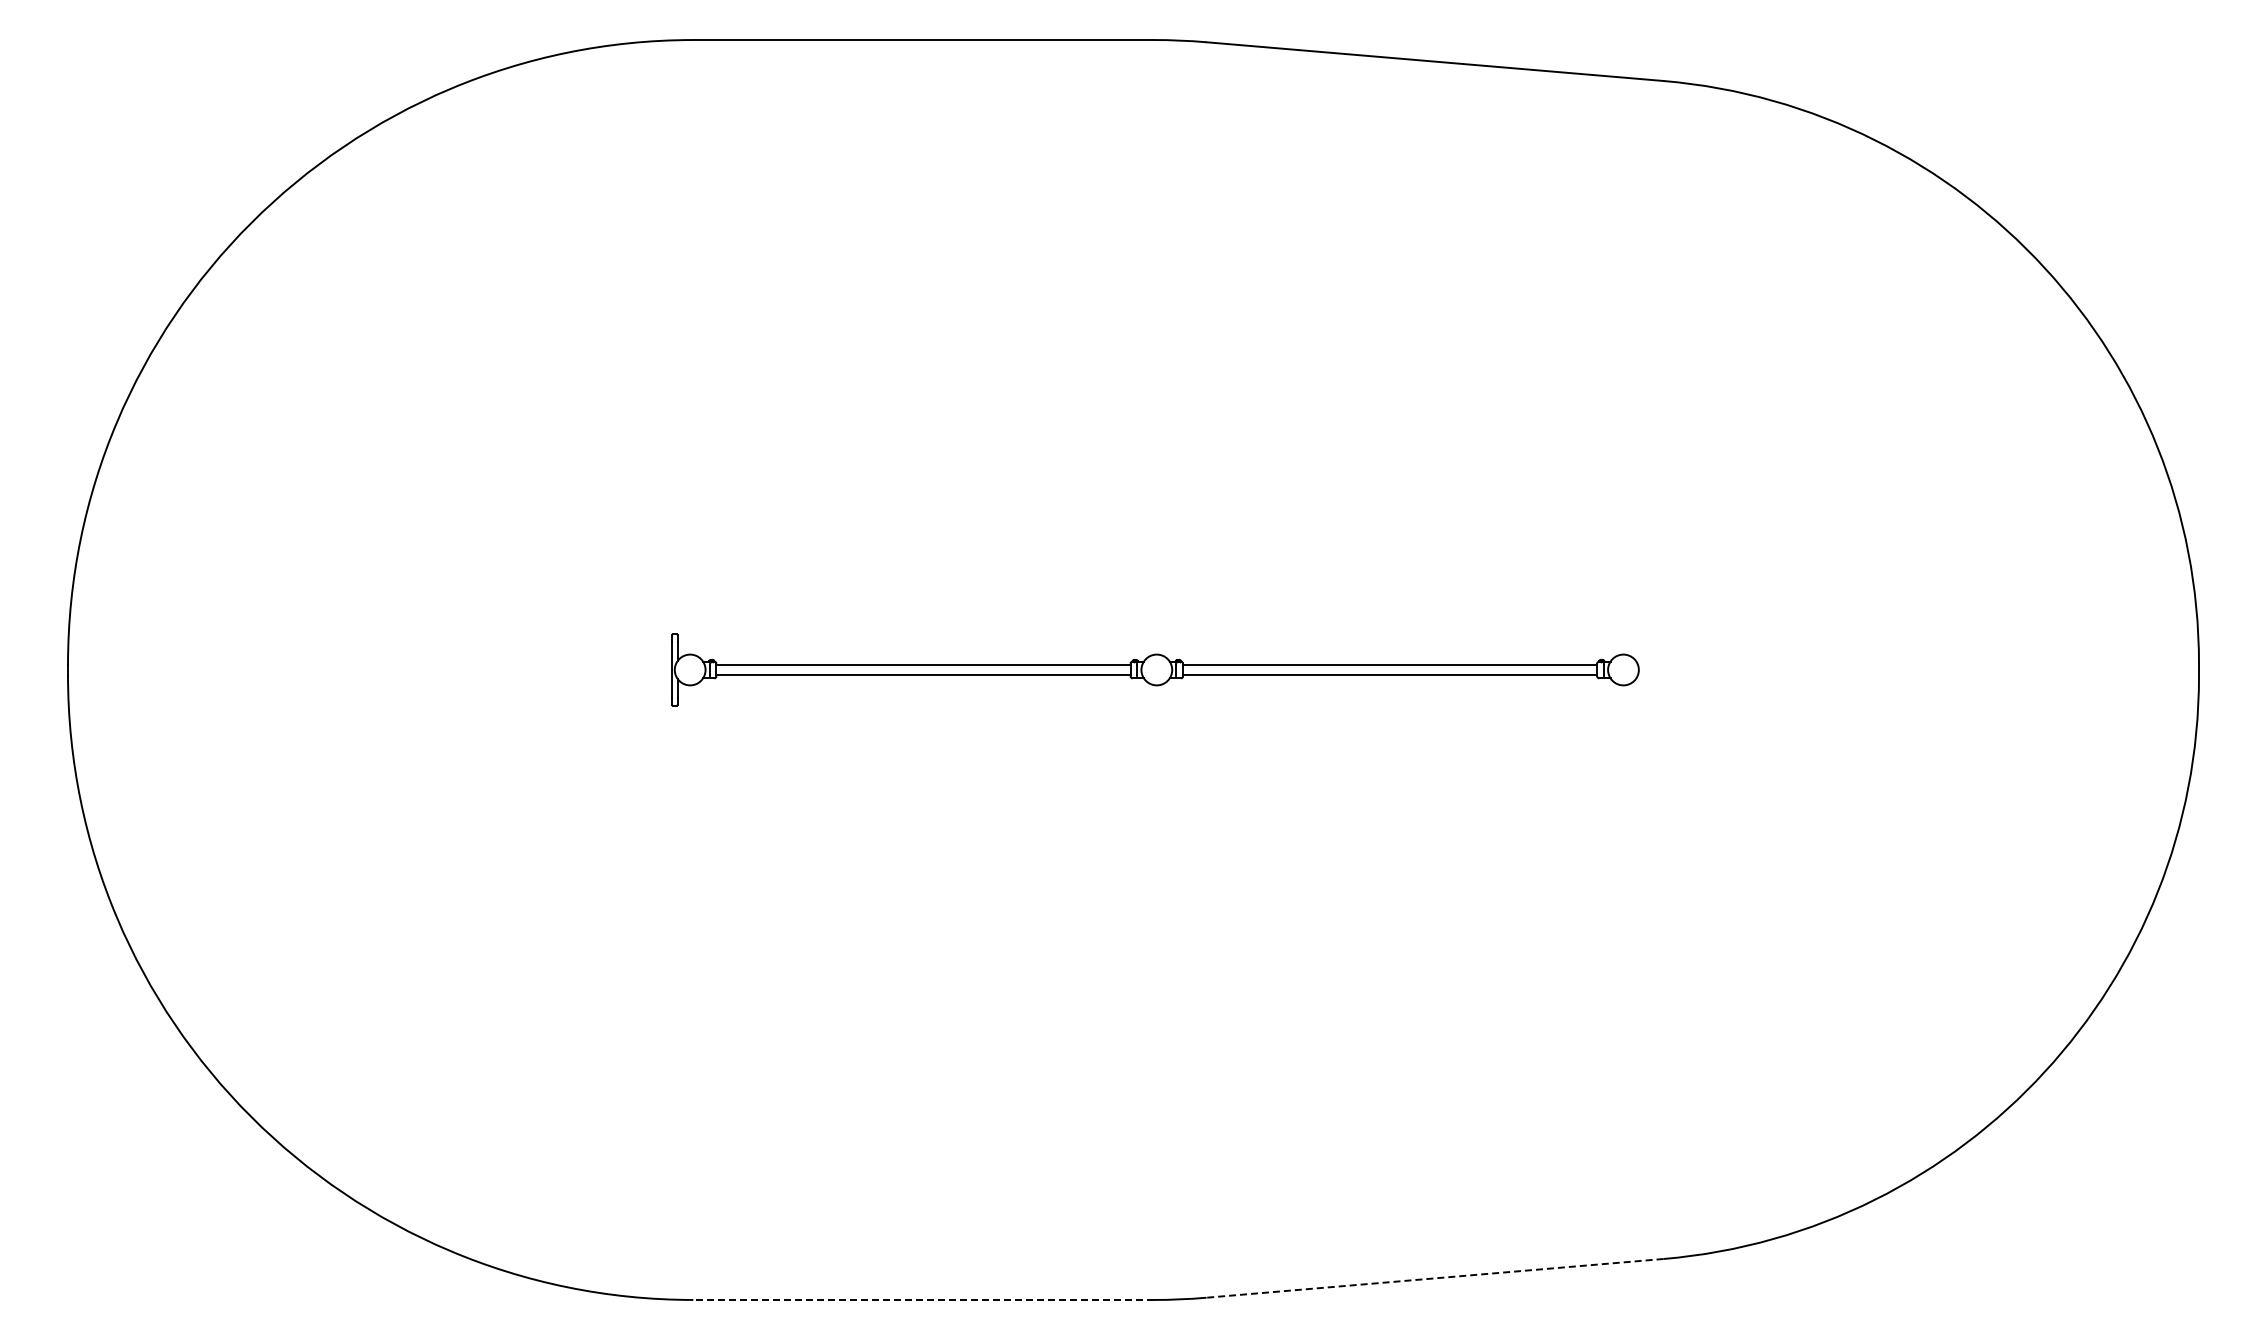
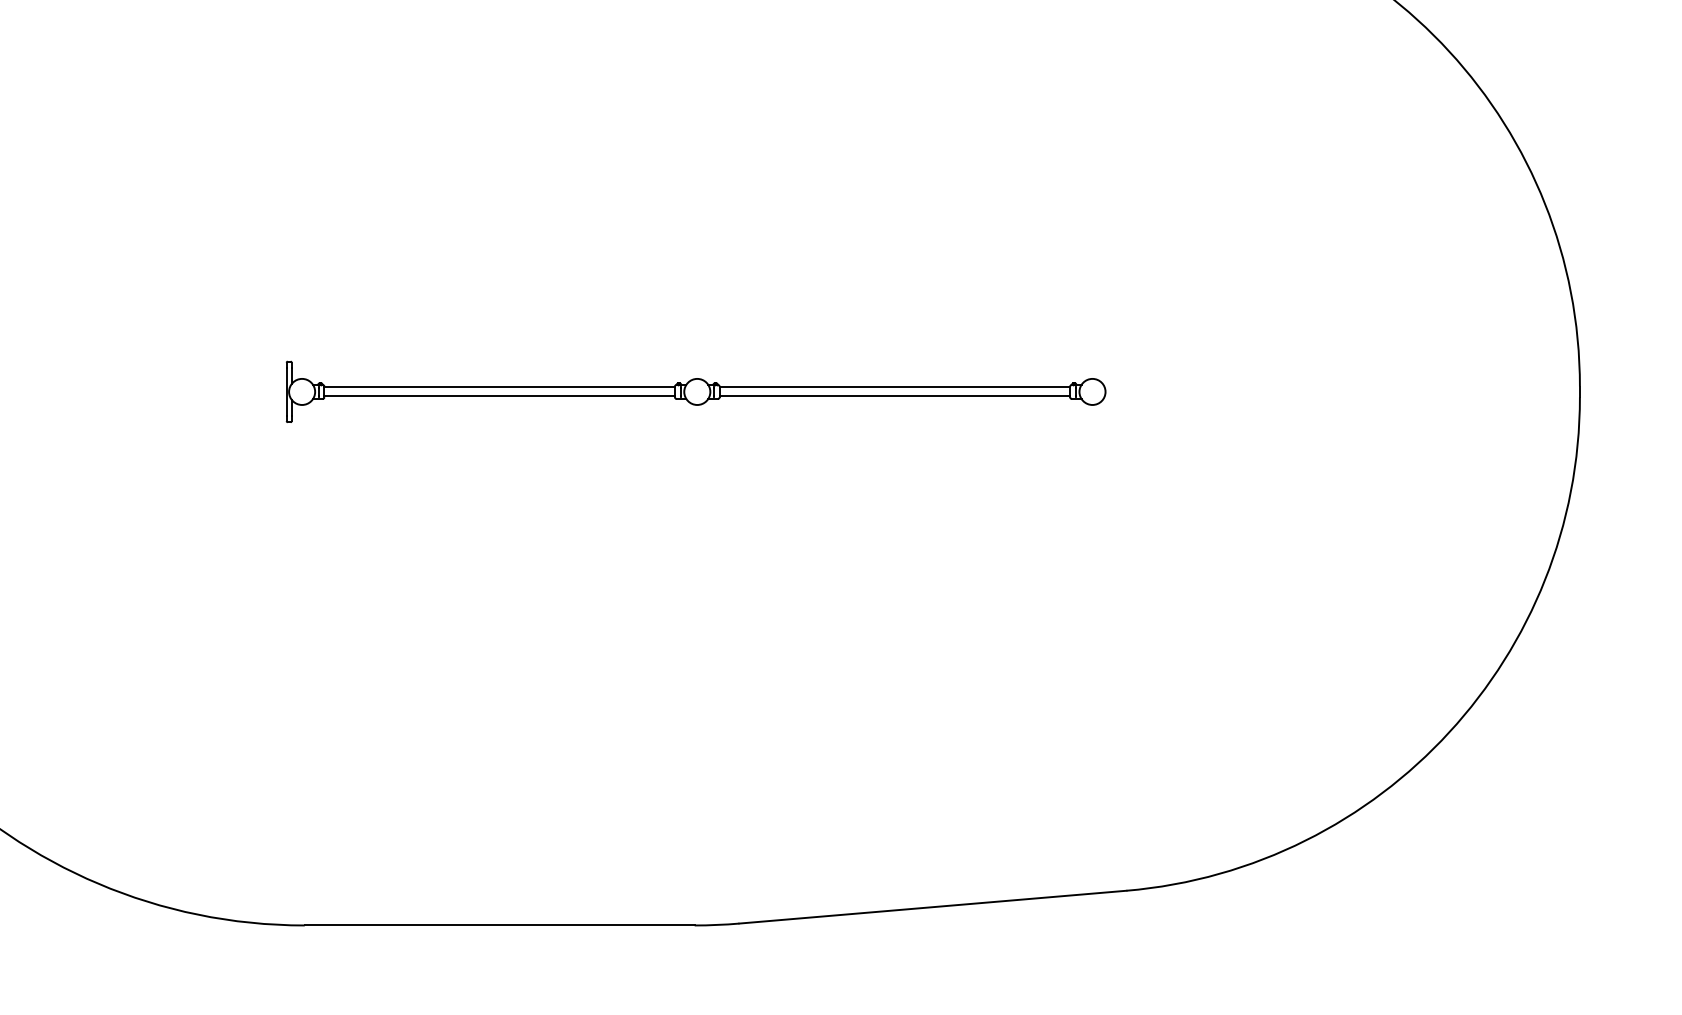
line: (1434, 1278) -> (932, 907), dashed -> solid
line: (923, 1299) -> (499, 925), dashed -> solid

